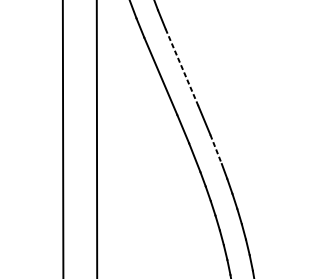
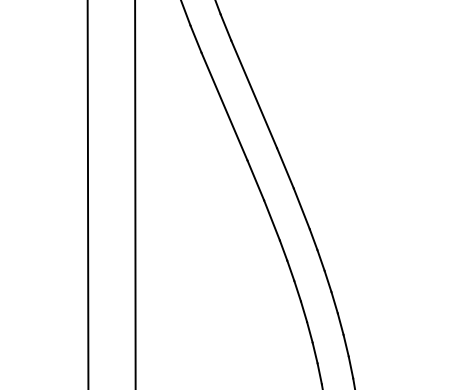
line: (182, 67) -> (254, 94), dashed -> solid
line: (215, 149) -> (301, 208), dashed -> solid

